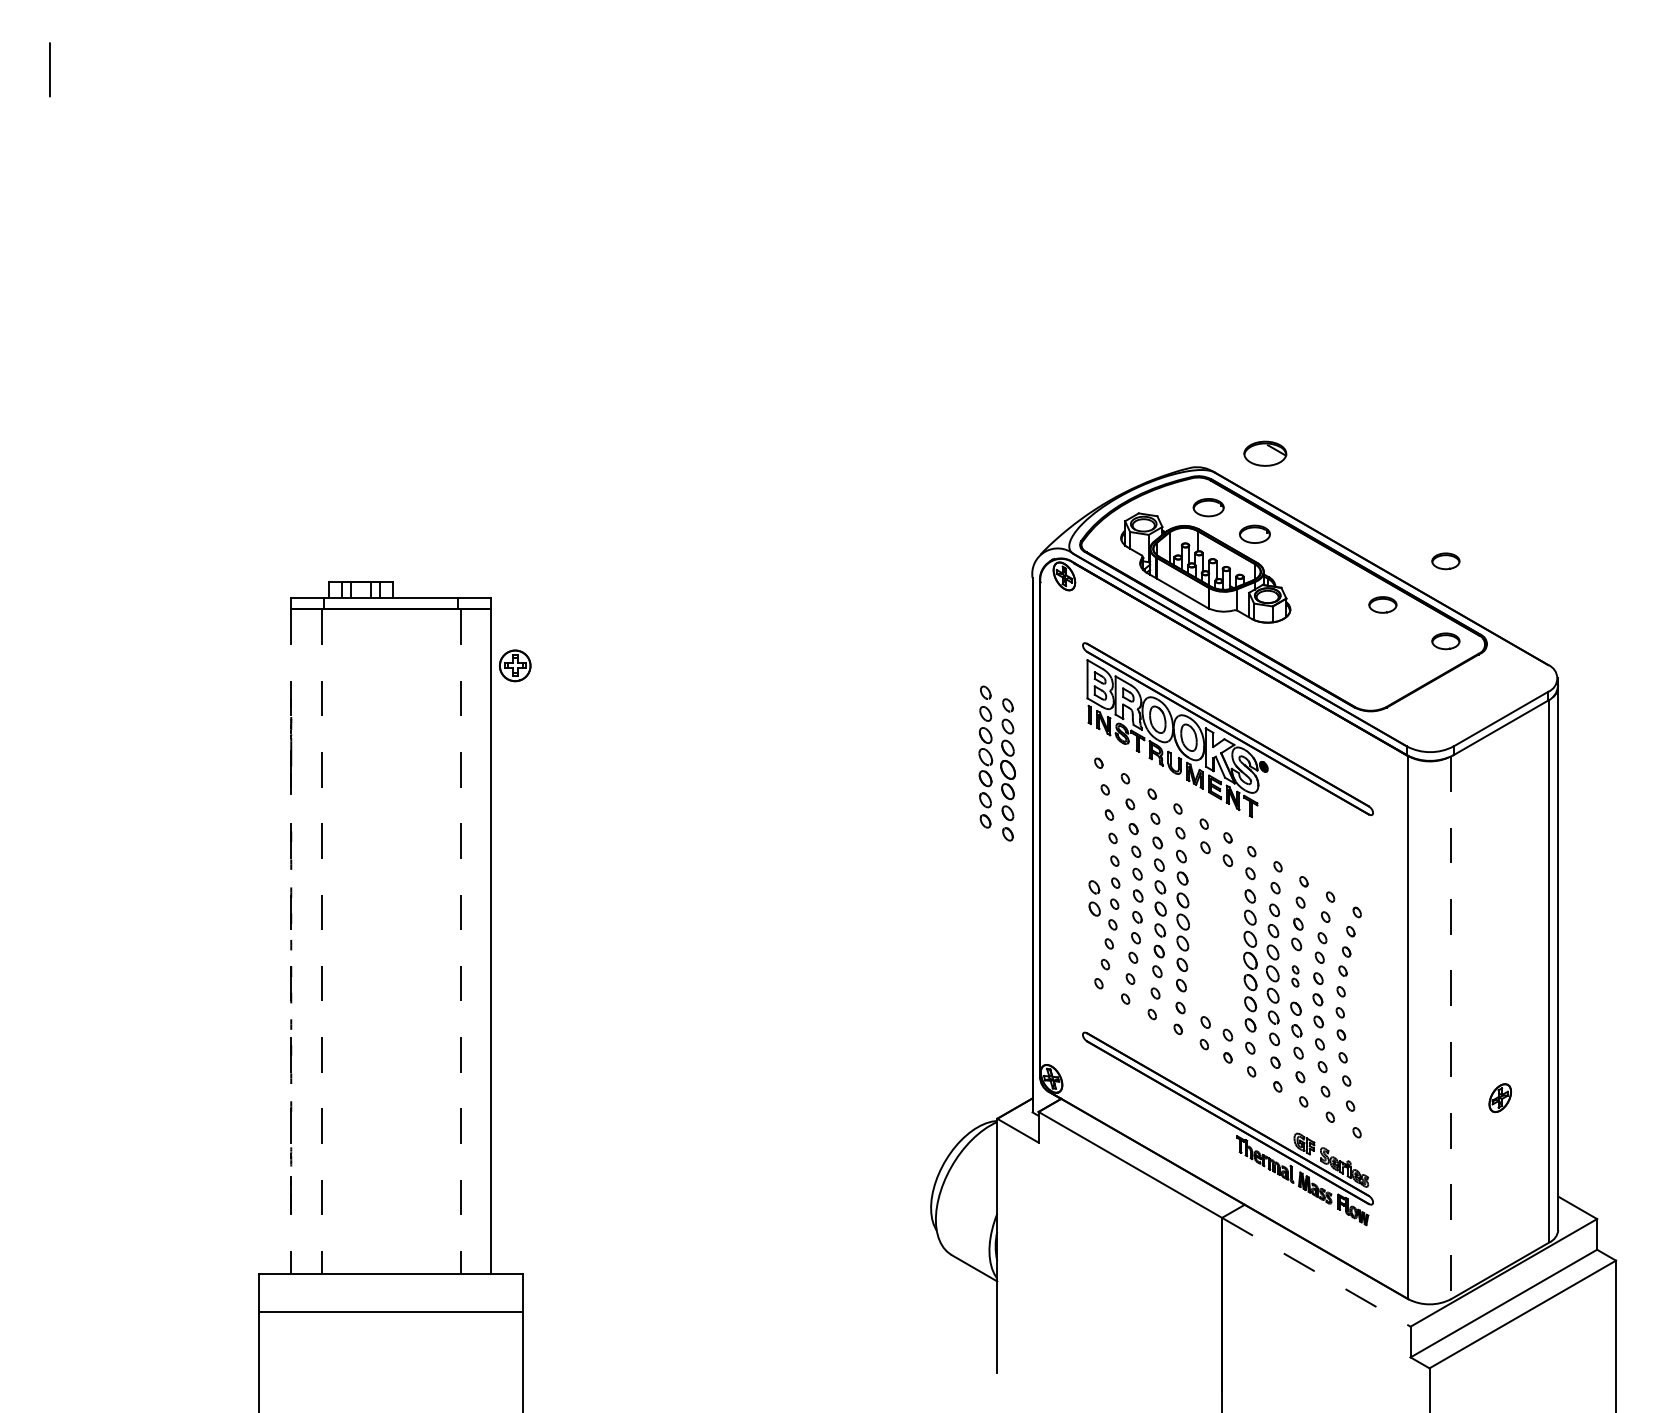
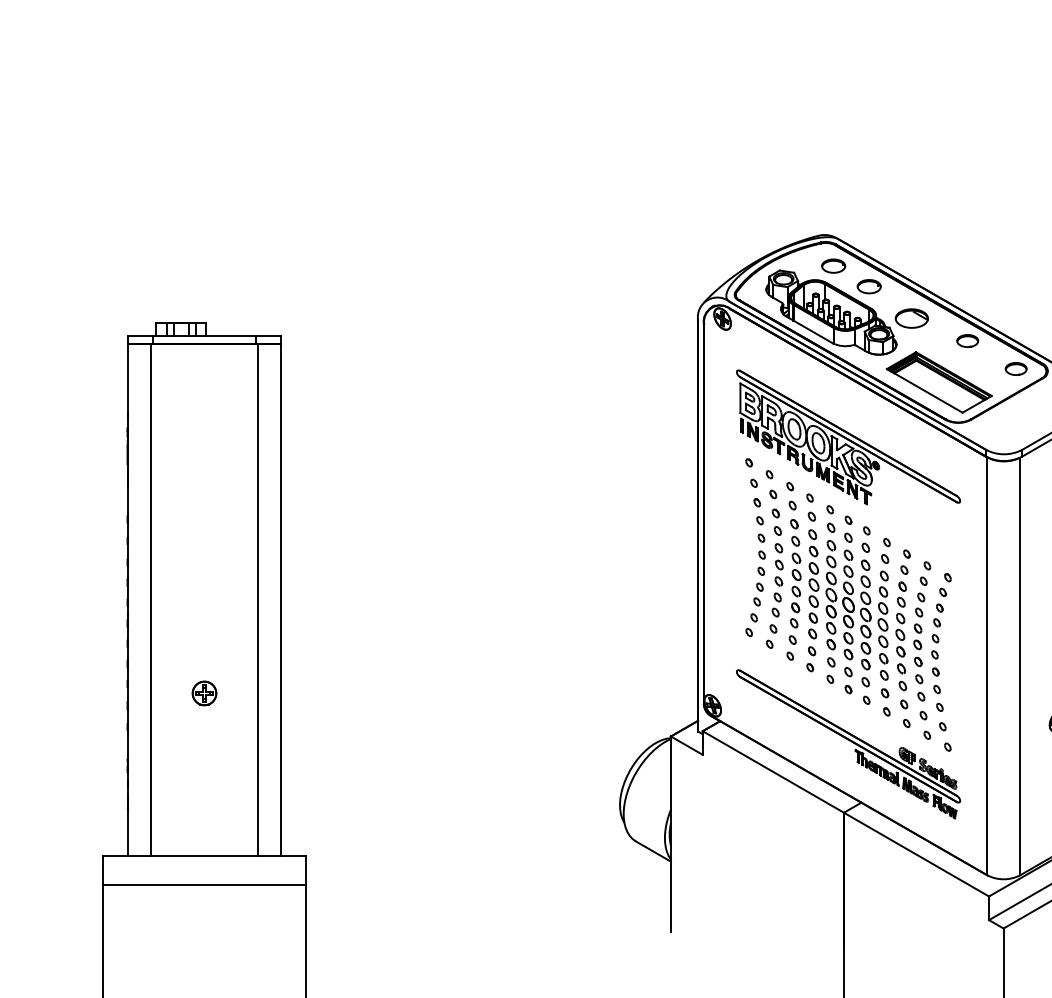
part: (1265, 453) -> (912, 318), moved
part: (1445, 561) -> (1015, 307), removed
part: (1345, 658) -> (938, 382), added
part: (515, 665) -> (204, 693), moved
part: (996, 763) -> (839, 600), moved
part: (1094, 898) -> (745, 566), removed
line: (291, 942) -> (127, 600), dashed -> solid
line: (321, 942) -> (150, 600), dashed -> solid
line: (460, 942) -> (257, 600), dashed -> solid
part: (1295, 976) -> (900, 626), size x1.67
line: (1451, 1028) -> (1020, 666), dashed -> solid
line: (1316, 1272) -> (916, 854), dashed -> solid

